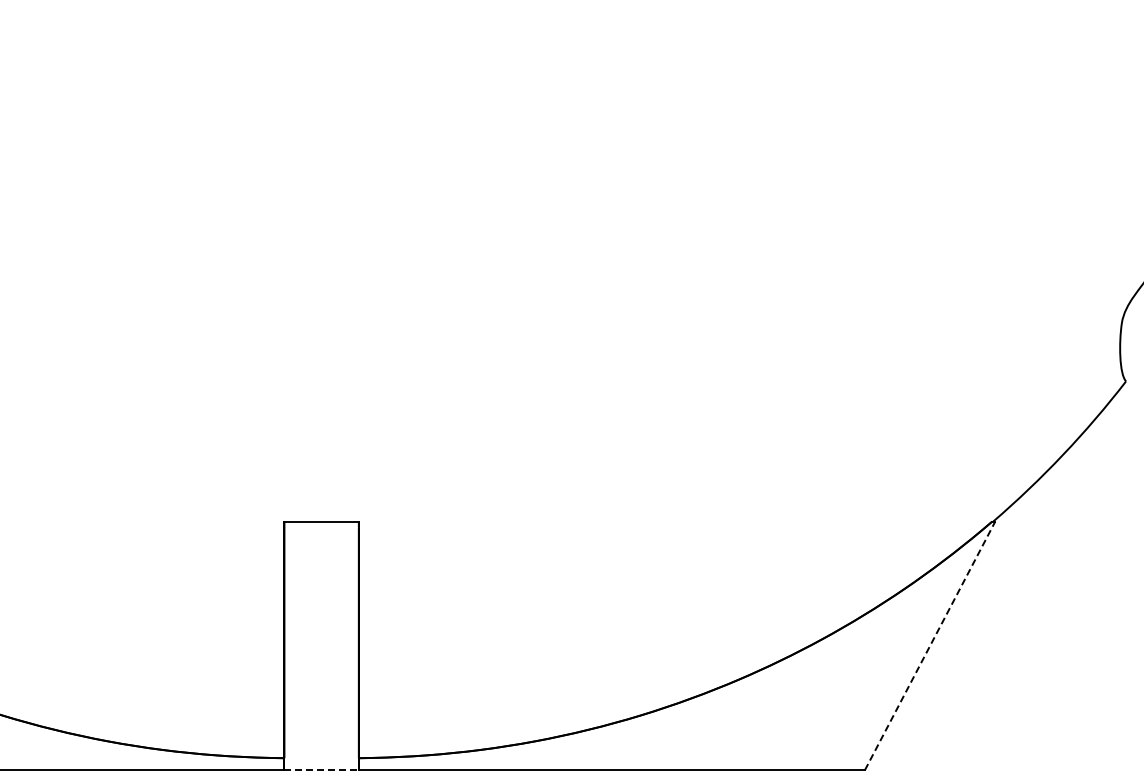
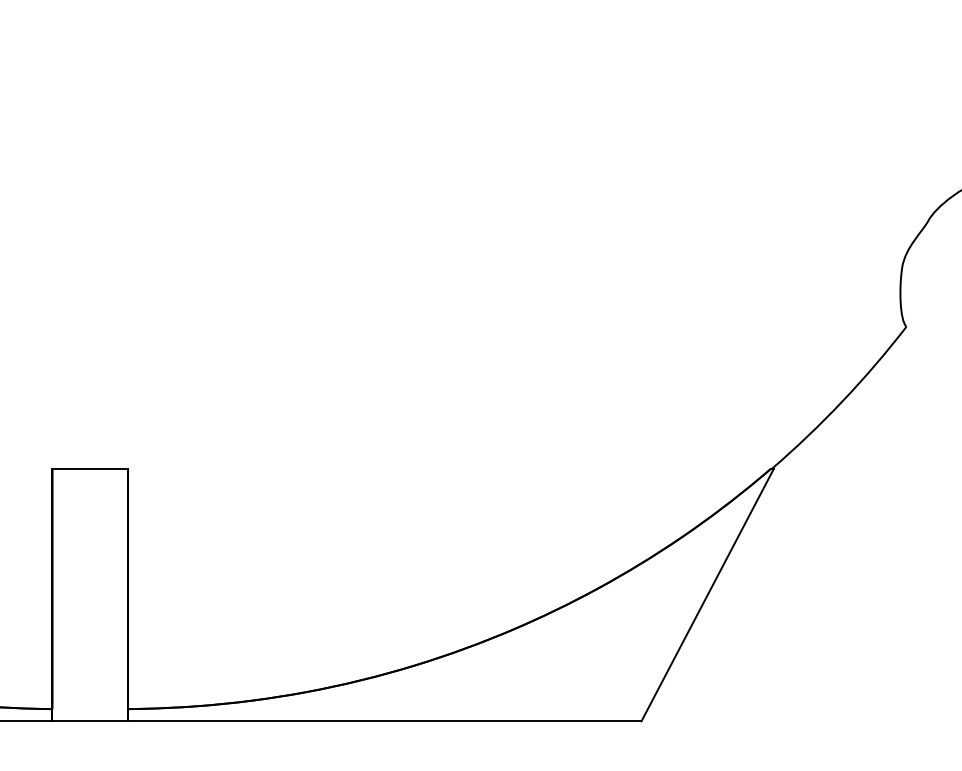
line: (930, 645) -> (708, 594), dashed -> solid
line: (322, 770) -> (91, 721), dashed -> solid

